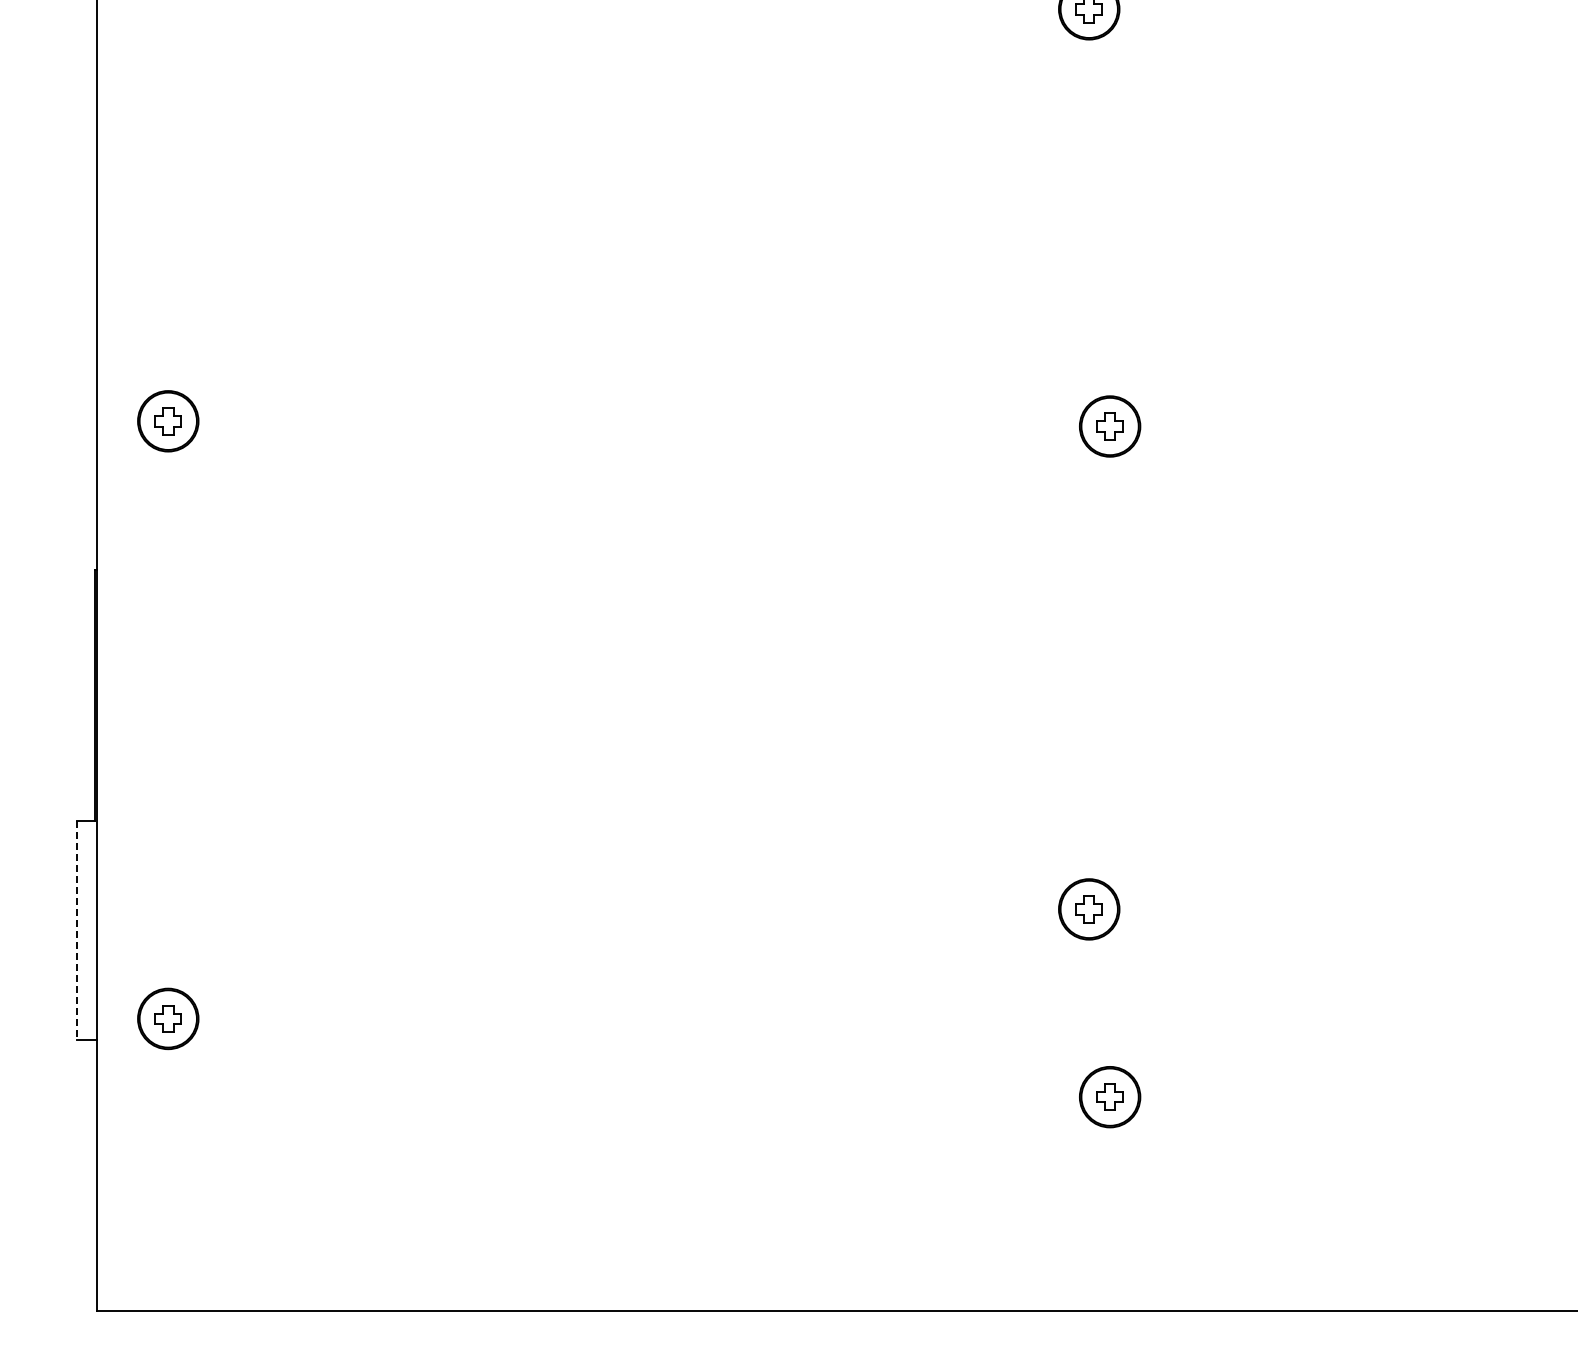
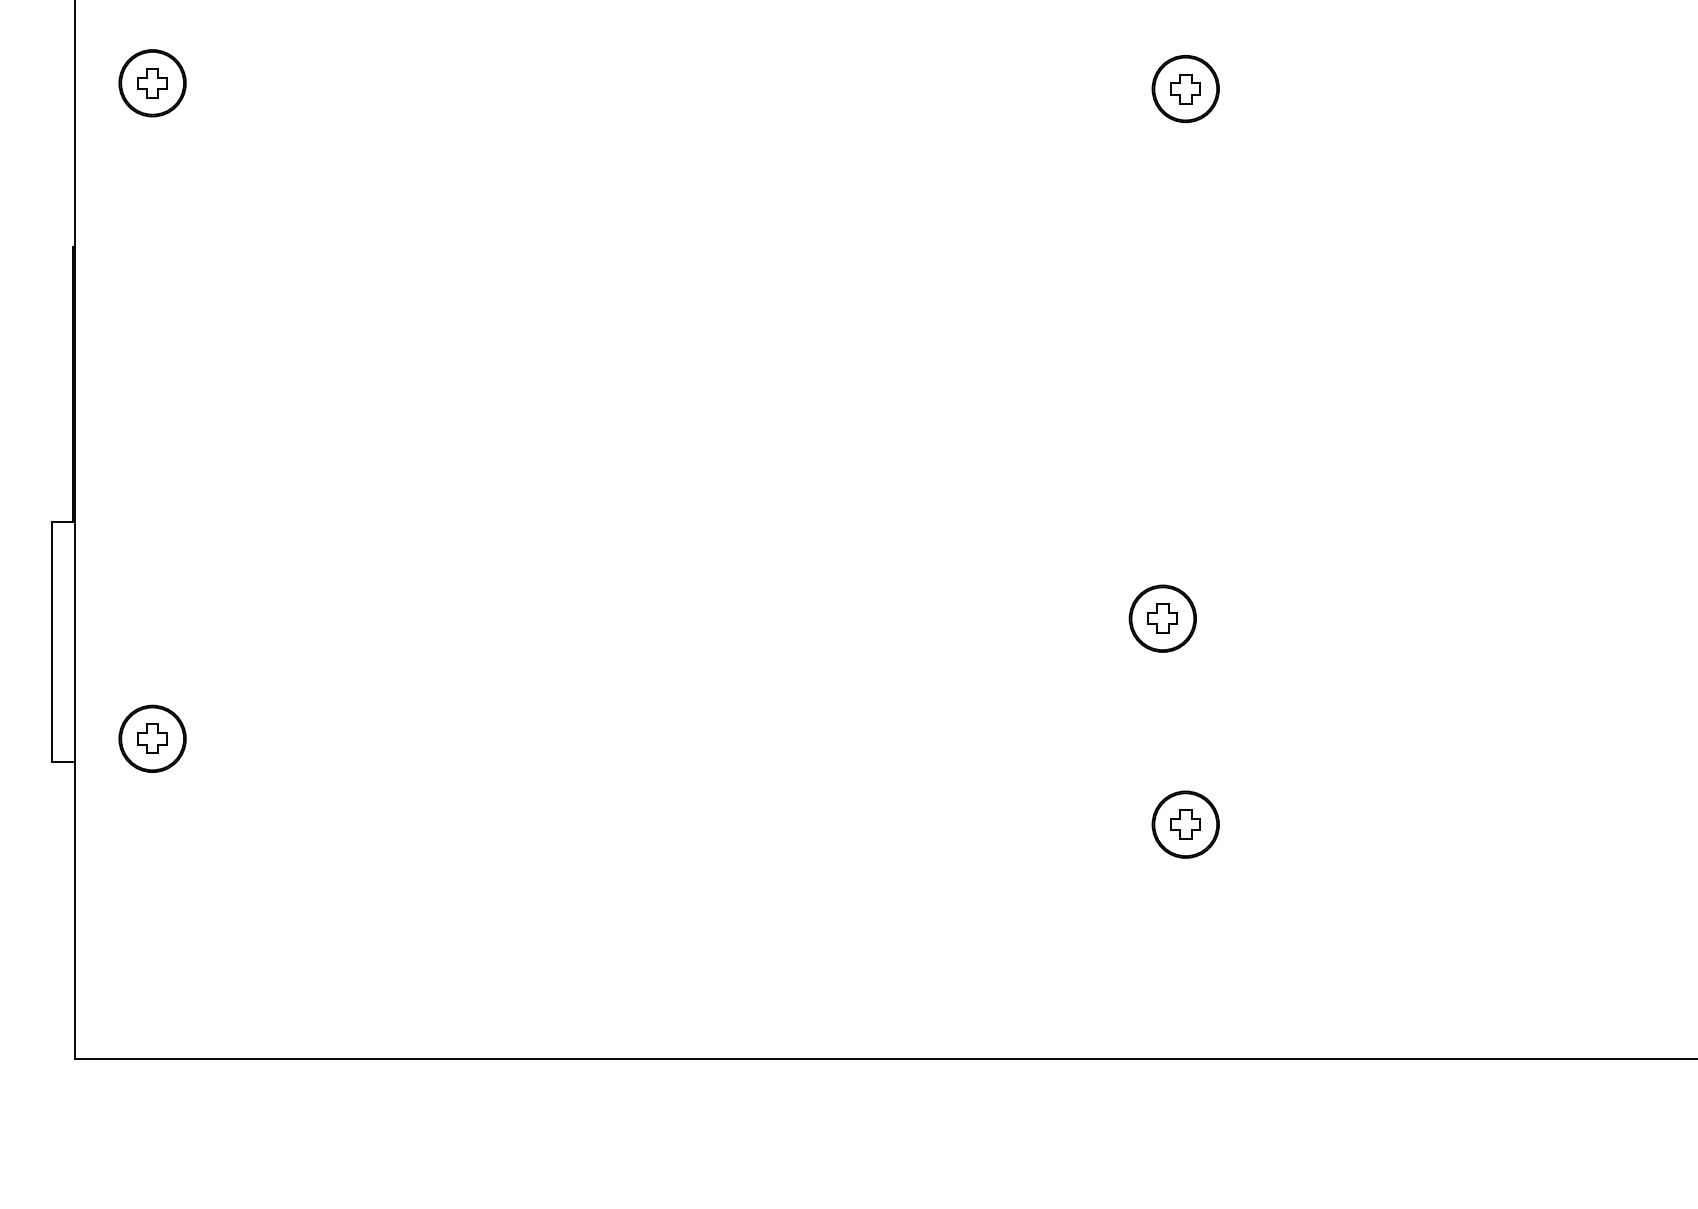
line: (76, 930) -> (51, 641), dashed -> solid

